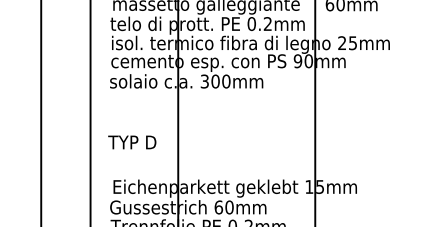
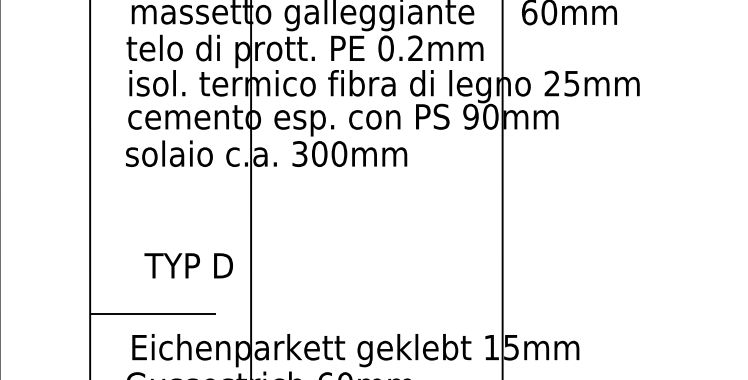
text: (132, 142) -> (189, 265), moved
line: (124, 168) -> (152, 313), added

